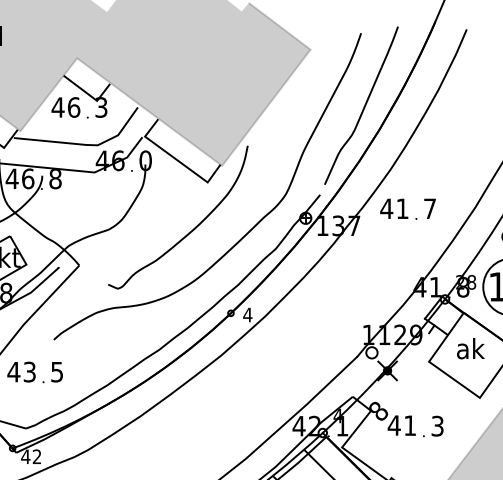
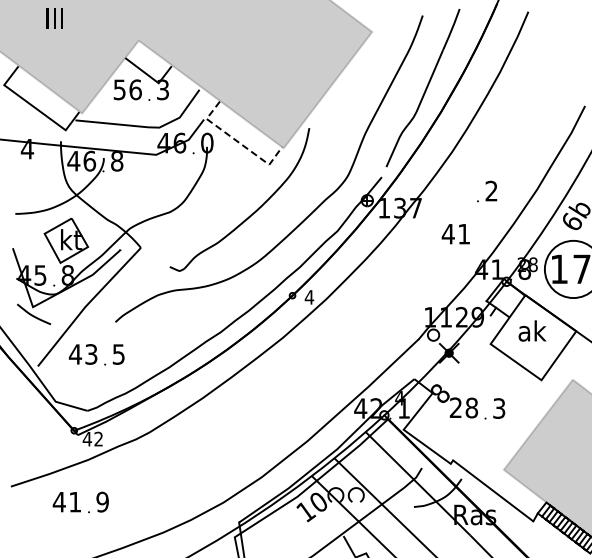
text: (57, 107) -> (119, 89), 46 -> 56
line: (176, 159) -> (238, 141), solid -> dashed
text: (429, 208) -> (491, 190), 7 -> 2
text: (393, 209) -> (455, 234), moved
text: (401, 425) -> (463, 407), 41 -> 28

